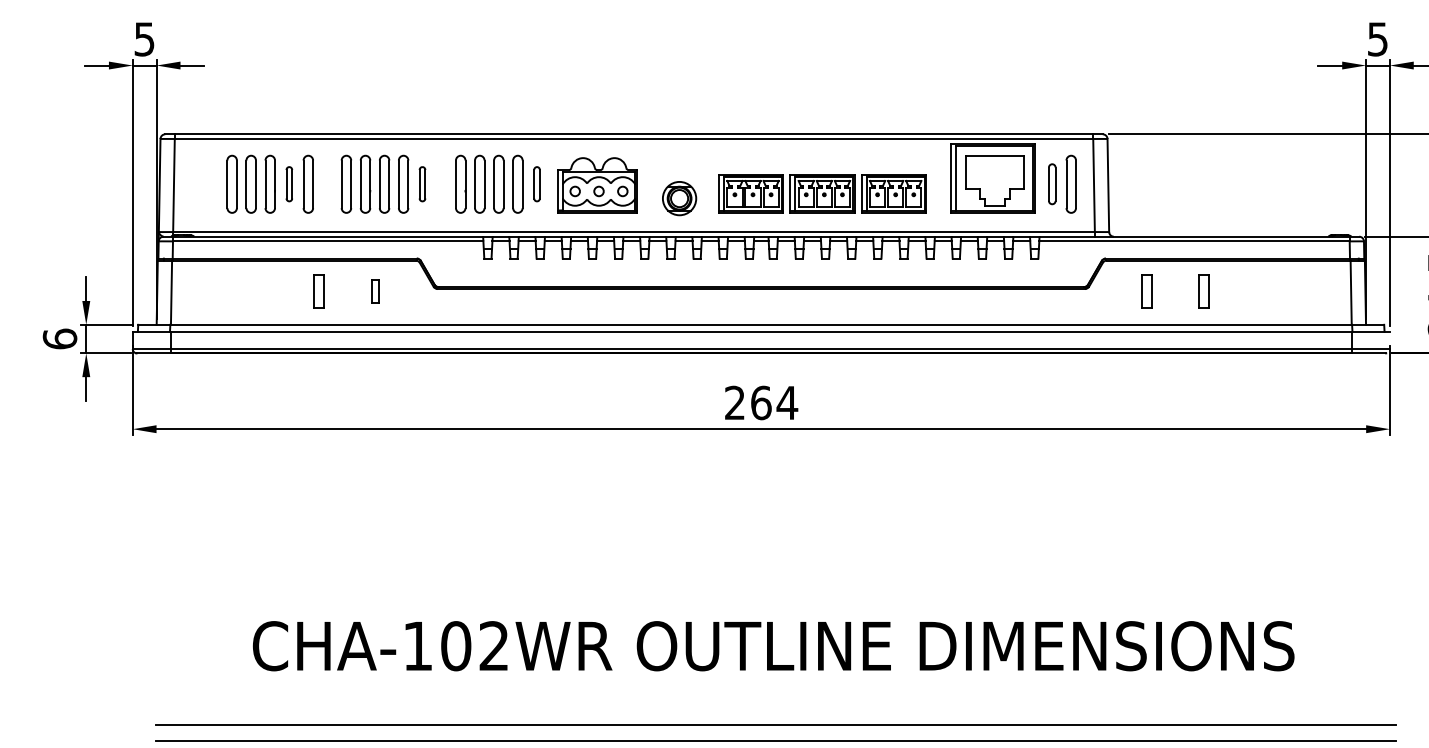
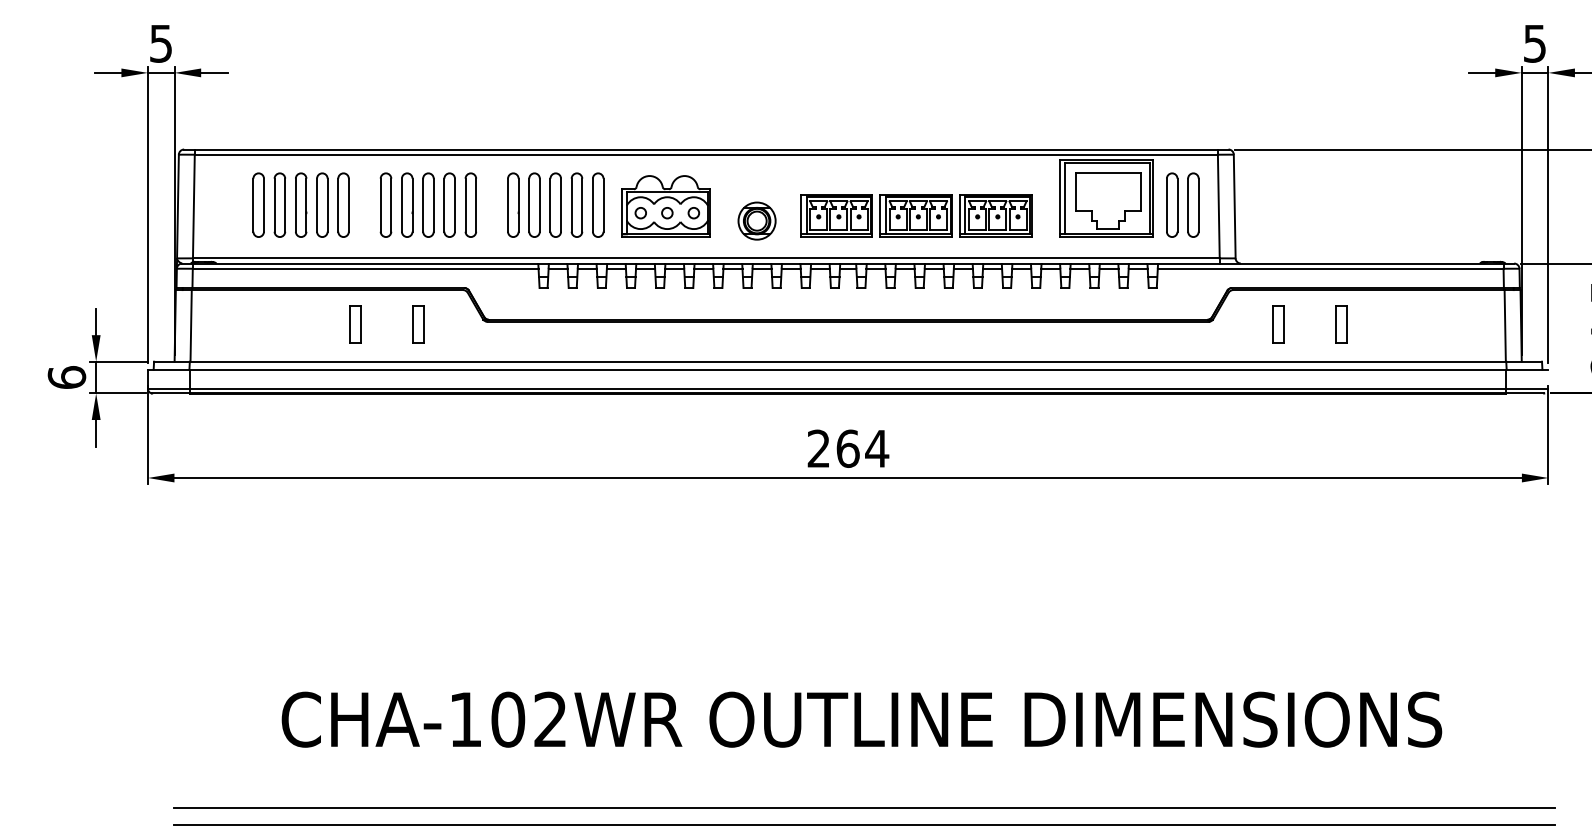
part: (289, 183) -> (322, 204), size x1.67
part: (422, 183) -> (470, 204), size x1.67
part: (537, 183) -> (598, 204), size x1.67
part: (1052, 183) -> (1172, 204), size x1.43
part: (375, 291) -> (418, 324), size x1.43

